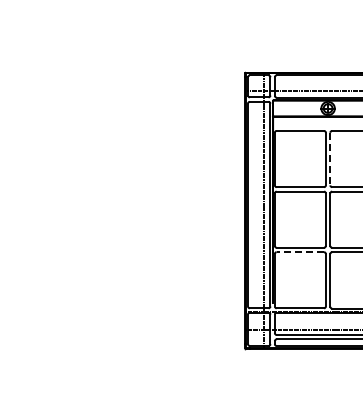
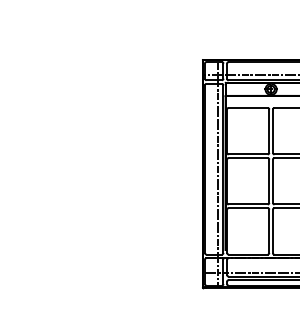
line: (330, 159) -> (273, 131), dashed -> solid
line: (300, 252) -> (248, 208), dashed -> solid

